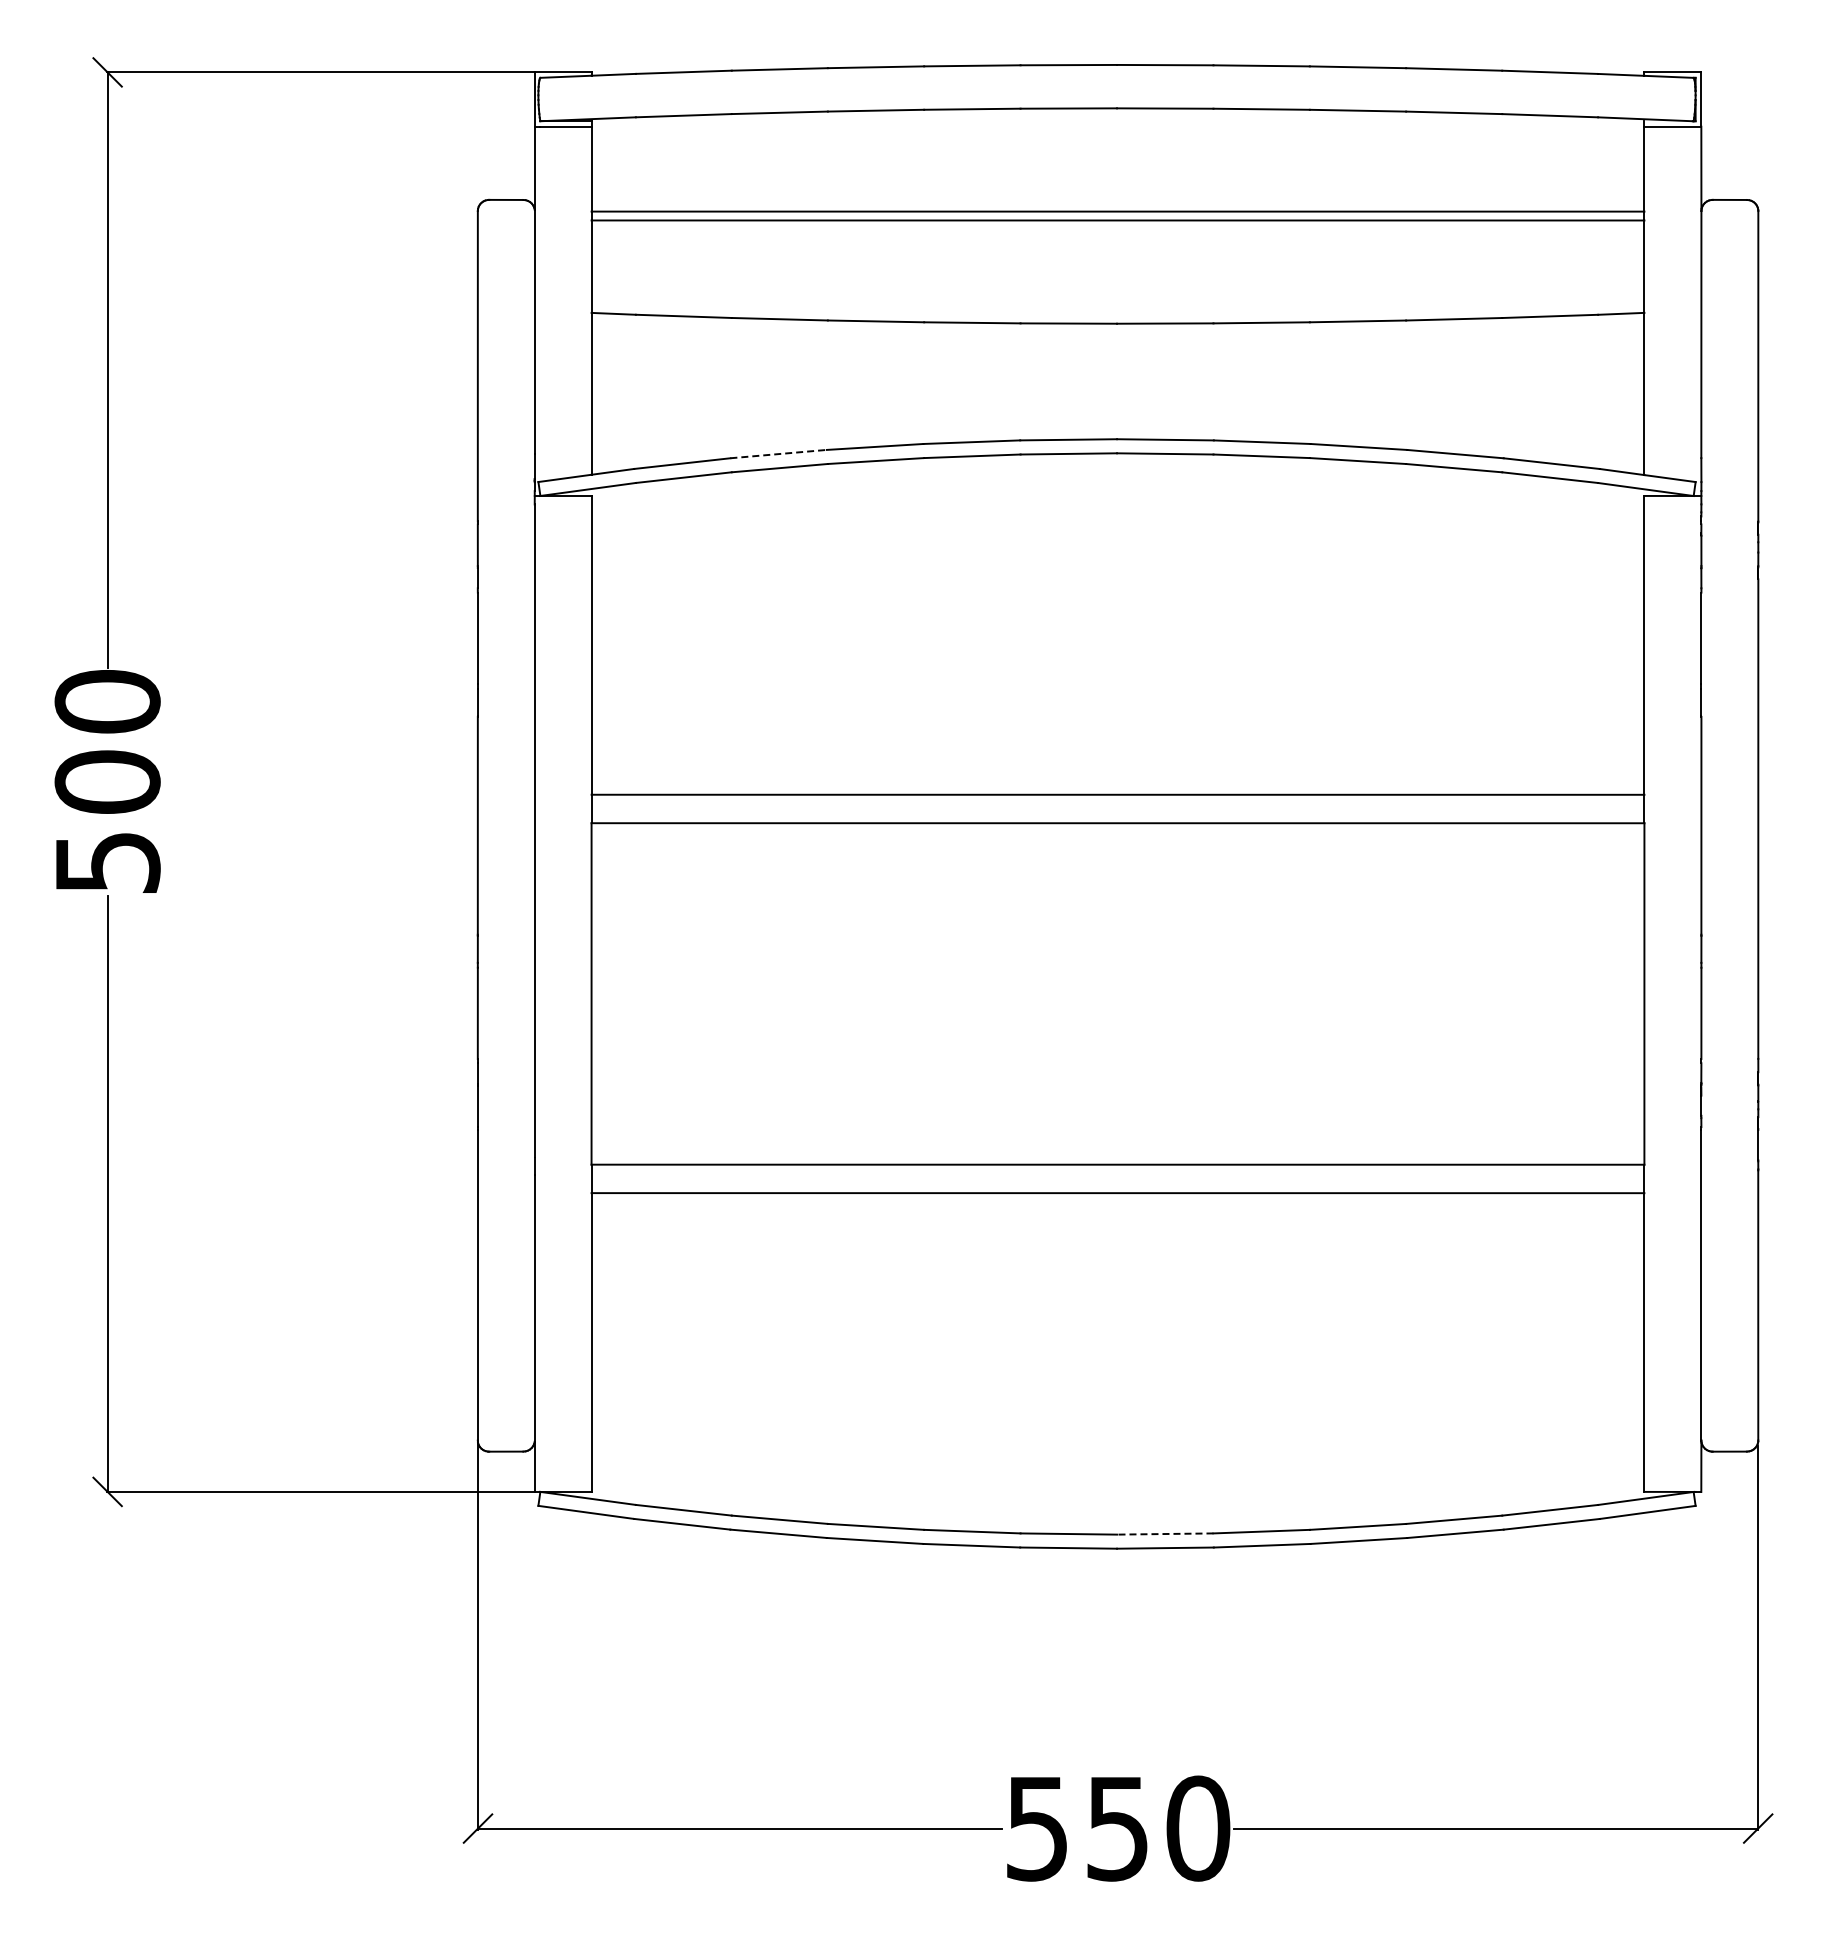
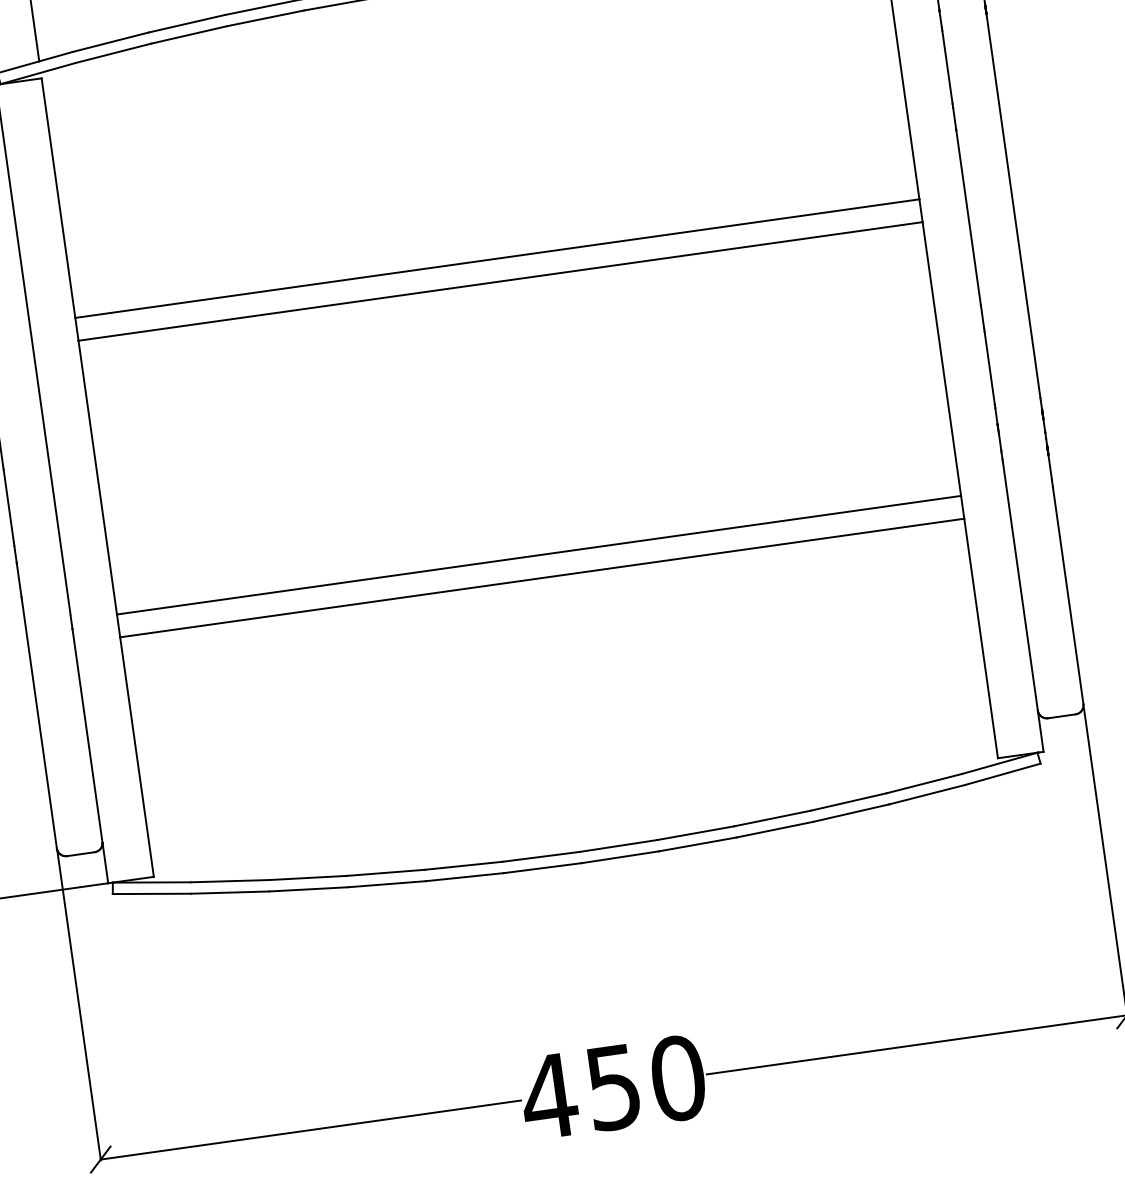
line: (779, 454) -> (187, 23), dashed -> solid
line: (1164, 1534) -> (617, 846), dashed -> solid
text: (1036, 1829) -> (548, 1097), 550 -> 450

